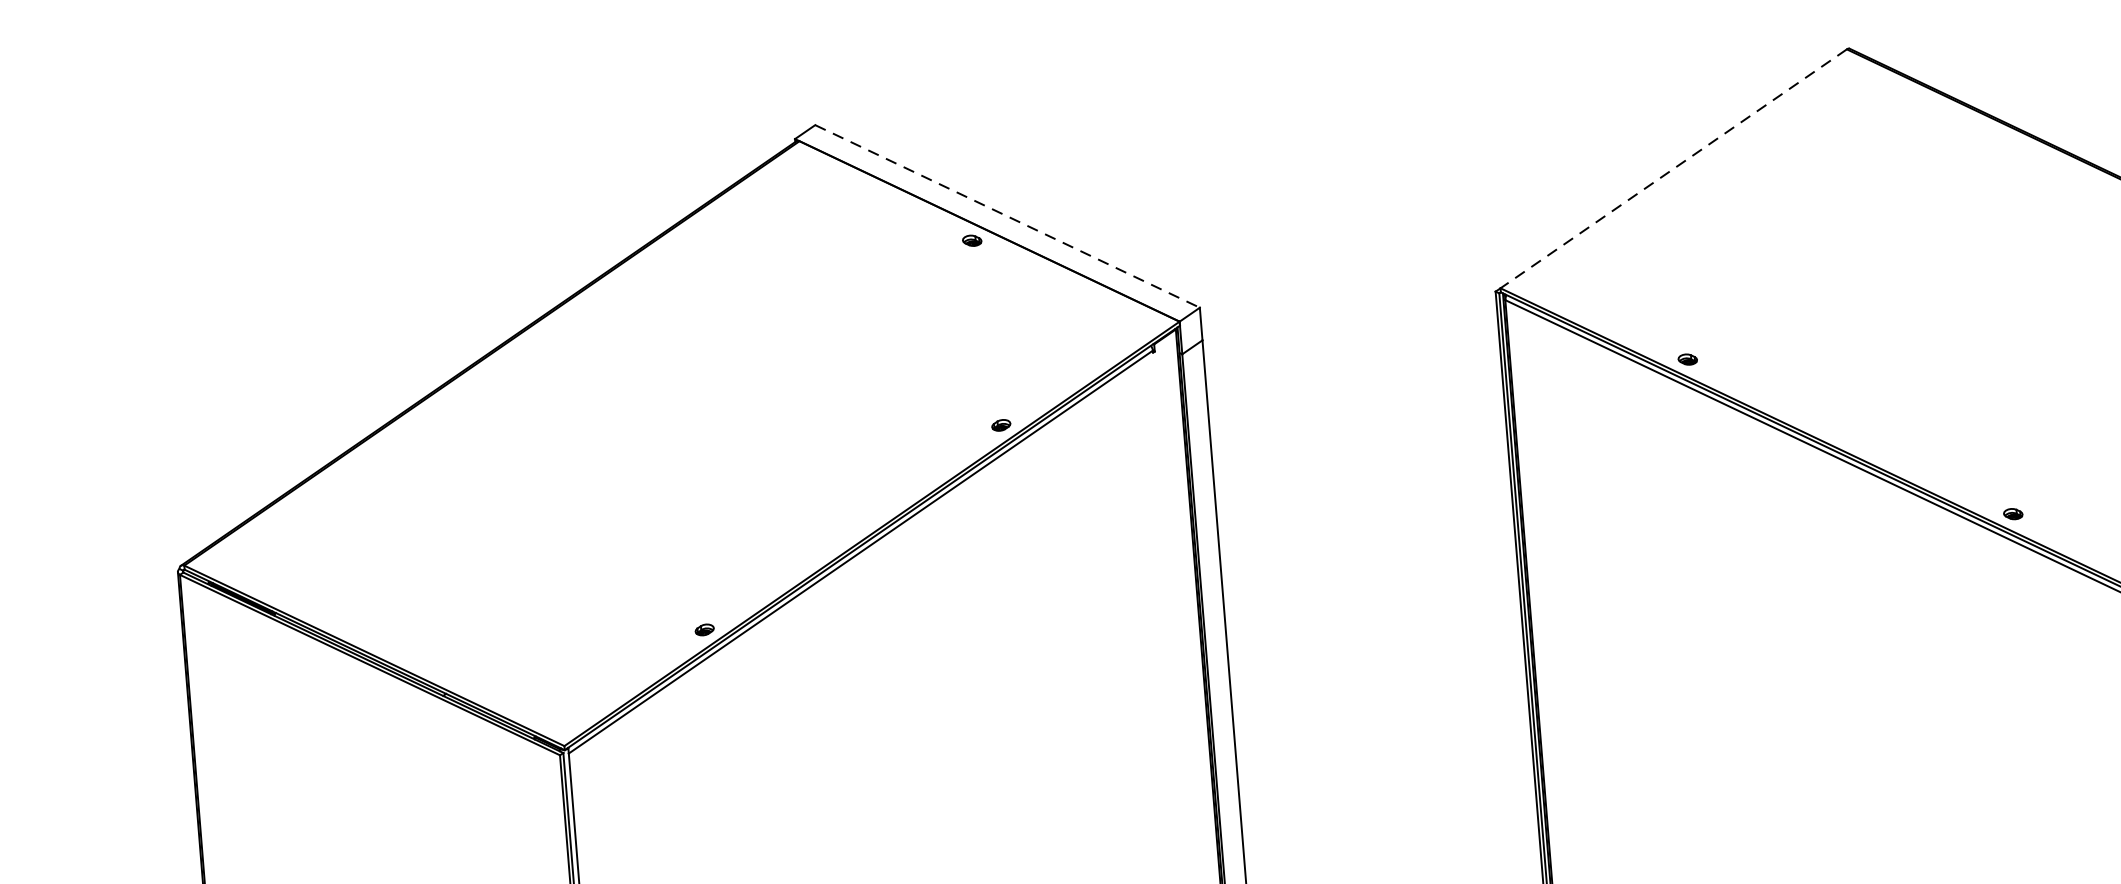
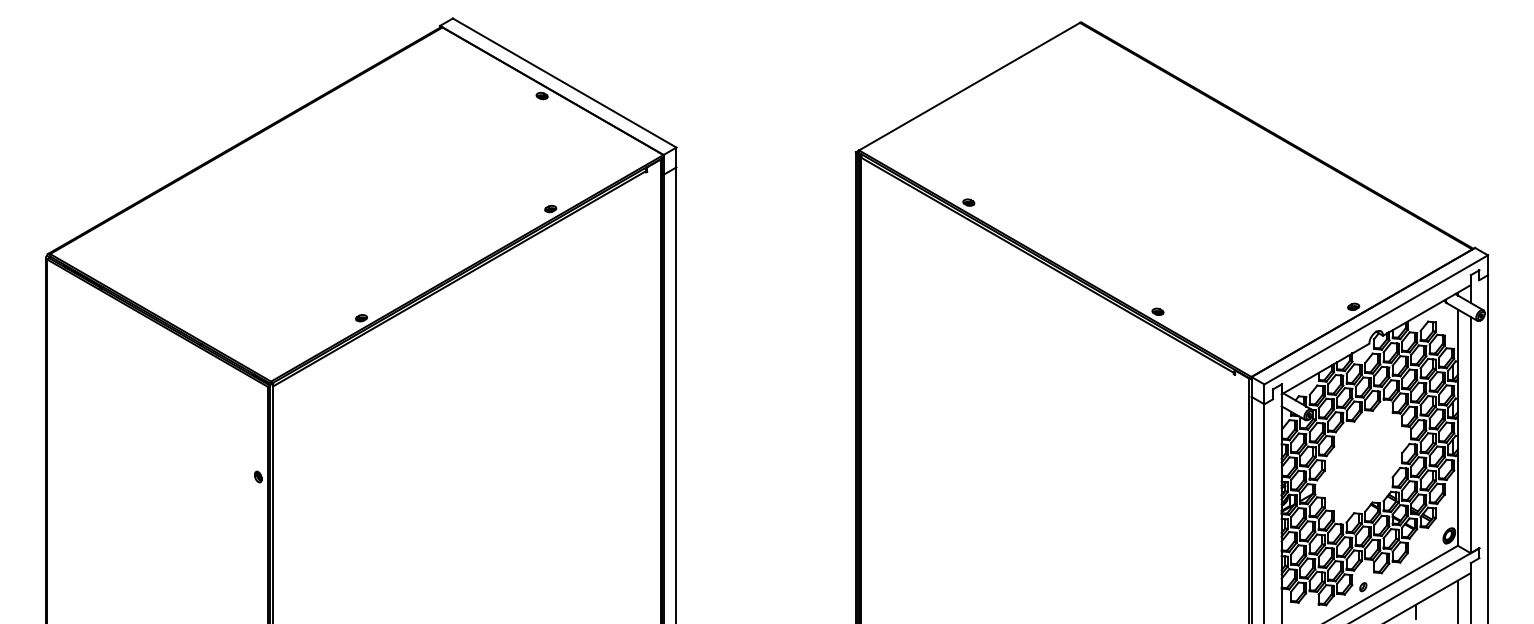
line: (1673, 168) -> (969, 86), dashed -> solid
line: (1008, 217) -> (565, 83), dashed -> solid

